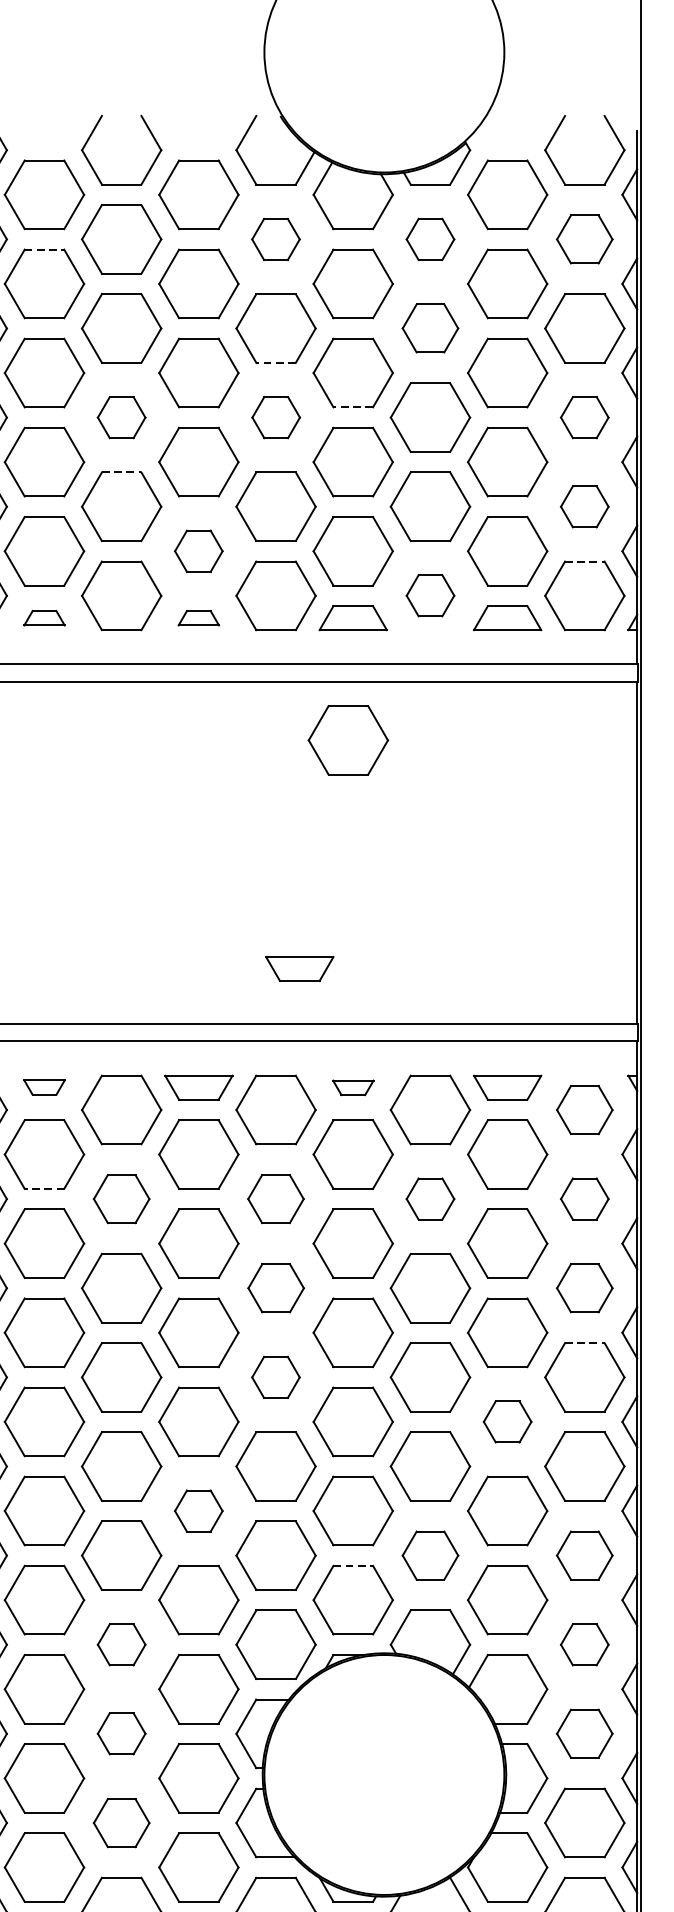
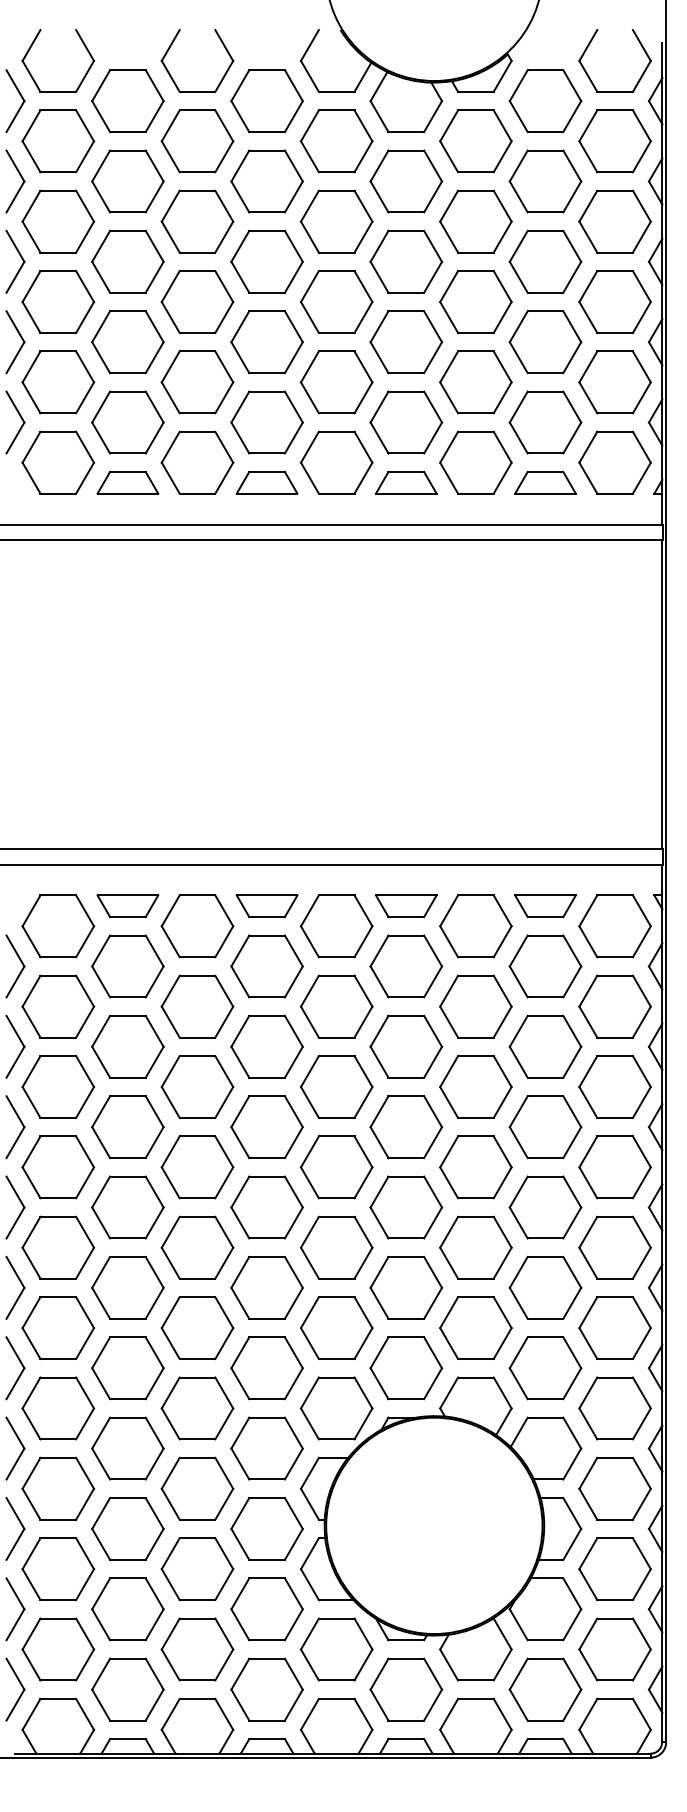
part: (275, 239) -> (336, 141), size x1.67
part: (430, 239) -> (475, 141), size x1.67
part: (584, 239) -> (614, 141), size x1.43
line: (44, 249) -> (127, 150), dashed -> solid
part: (430, 328) -> (475, 221), size x1.43
line: (275, 362) -> (336, 252), dashed -> solid
line: (353, 407) -> (406, 292), dashed -> solid
part: (121, 417) -> (197, 301), size x1.67
part: (275, 417) -> (336, 301), size x1.67
part: (584, 417) -> (614, 301), size x1.67
line: (121, 472) -> (197, 351), dashed -> solid
part: (584, 506) -> (614, 382), size x1.67
part: (198, 551) -> (266, 422), size x1.67
line: (585, 561) -> (615, 431), dashed -> solid
part: (430, 595) -> (475, 462), size x1.67
part: (44, 617) -> (127, 482), size x1.67
part: (198, 617) -> (266, 482), size x1.67
part: (347, 739) -> (401, 592), removed
part: (299, 968) -> (357, 798), removed
part: (44, 1086) -> (127, 905), size x1.67
part: (353, 1088) -> (406, 906), size x1.67
part: (584, 1110) -> (614, 926), size x1.43
line: (44, 1188) -> (127, 997), dashed -> solid
part: (121, 1198) -> (197, 1006), size x1.43
part: (275, 1198) -> (336, 1006), size x1.43
part: (430, 1198) -> (475, 1006), size x1.67
part: (584, 1198) -> (614, 1006), size x1.67
part: (275, 1287) -> (336, 1086), size x1.43
part: (584, 1287) -> (614, 1086), size x1.43
line: (585, 1343) -> (615, 1136), dashed -> solid
part: (275, 1377) -> (336, 1167), size x1.67
part: (507, 1421) -> (545, 1207), size x1.67
part: (198, 1510) -> (266, 1287), size x1.67
part: (430, 1554) -> (475, 1327), size x1.43
part: (584, 1554) -> (614, 1327), size x1.43
line: (353, 1566) -> (406, 1337), dashed -> solid
part: (121, 1644) -> (197, 1408), size x1.67
part: (584, 1644) -> (614, 1408), size x1.67
part: (121, 1733) -> (197, 1488), size x1.67
part: (584, 1733) -> (614, 1488), size x1.43
part: (121, 1823) -> (197, 1569), size x1.43

